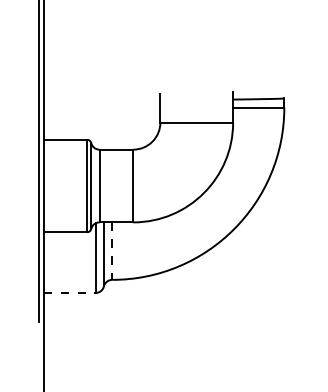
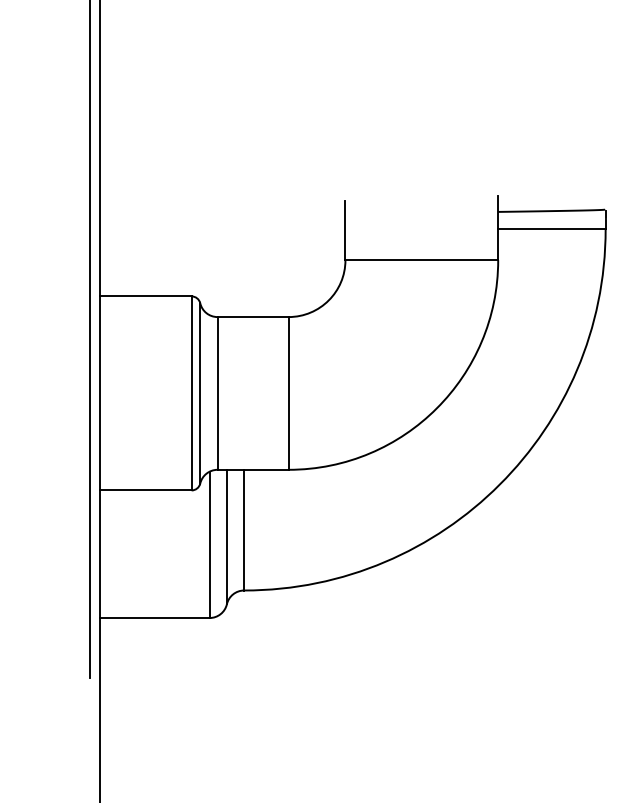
line: (112, 251) -> (244, 530), dashed -> solid
line: (70, 292) -> (156, 617), dashed -> solid

